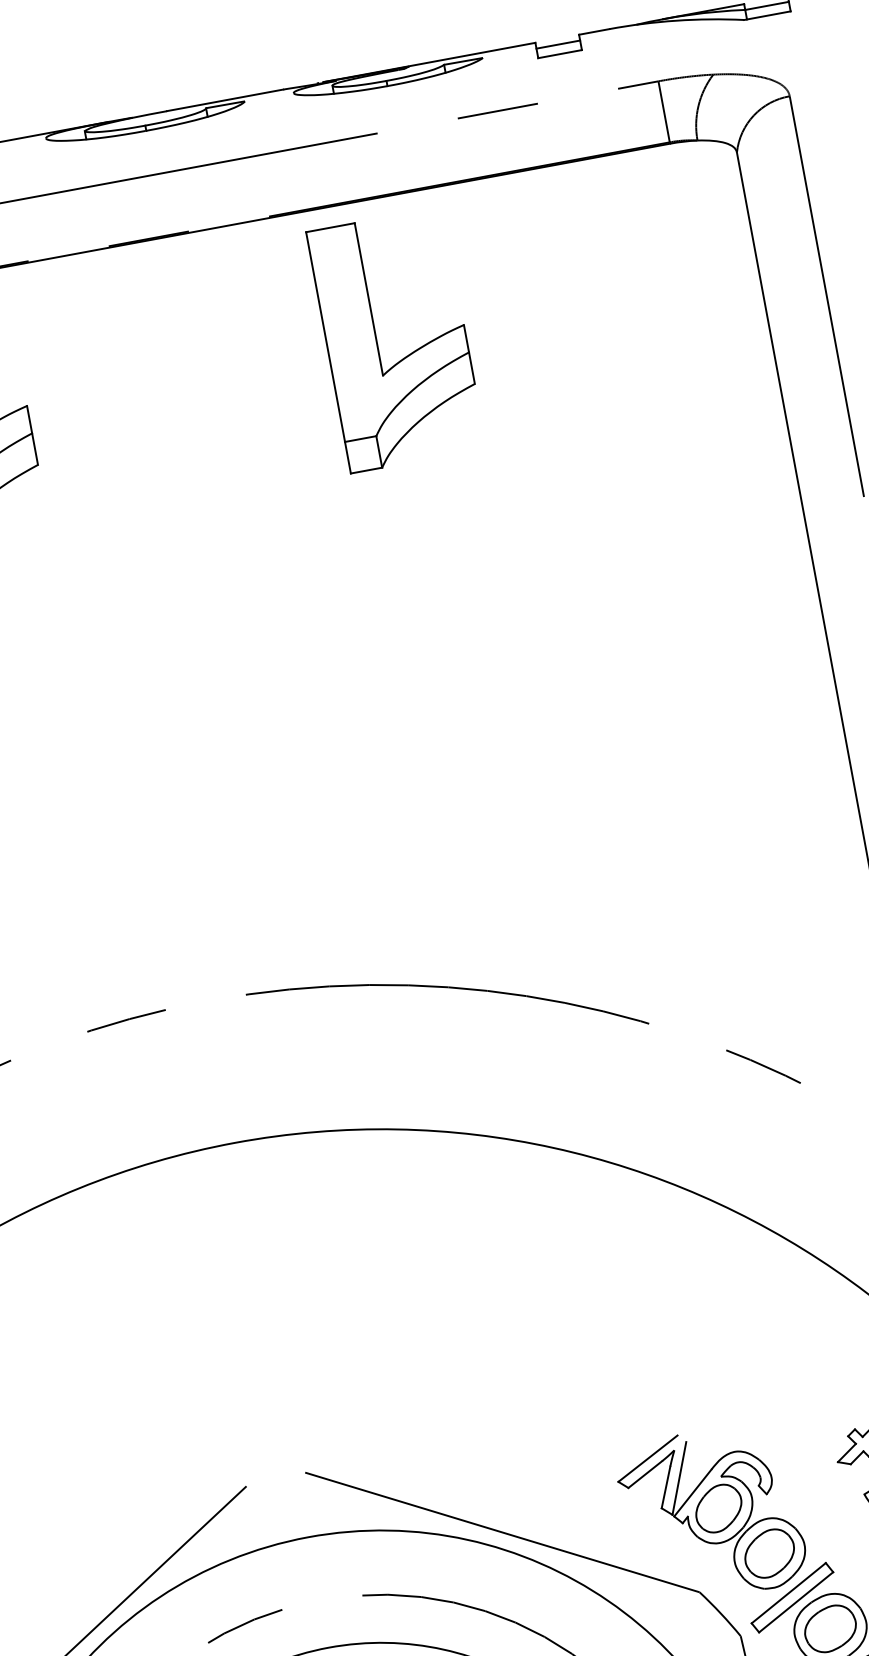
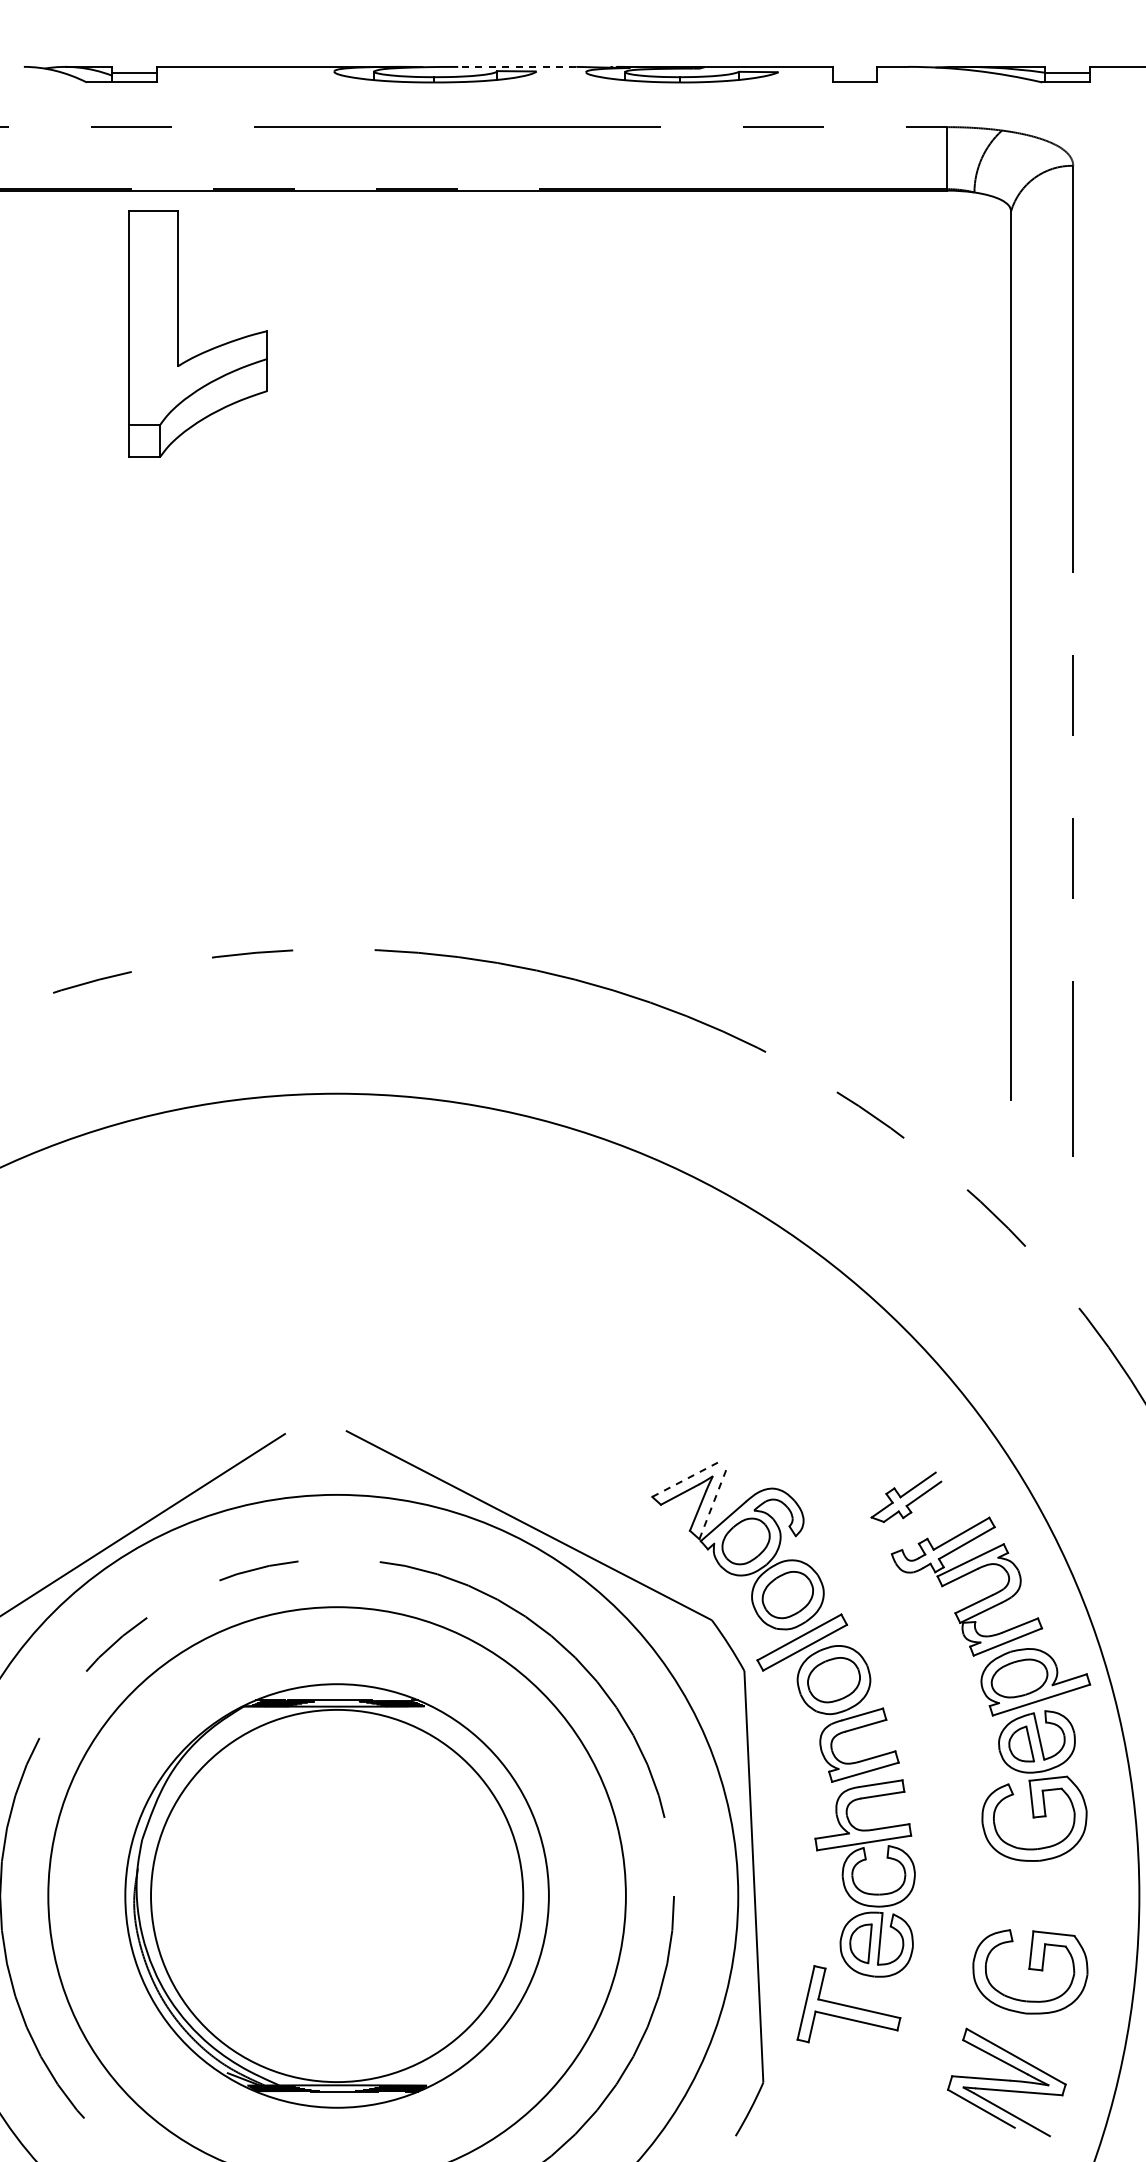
line: (557, 44) -> (854, 72), removed
line: (224, 100) -> (516, 66), solid -> dashed
part: (405, 356) -> (647, 351), removed
line: (647, 1458) -> (685, 1479), solid -> dashed
line: (679, 1479) -> (712, 1505), solid -> dashed

